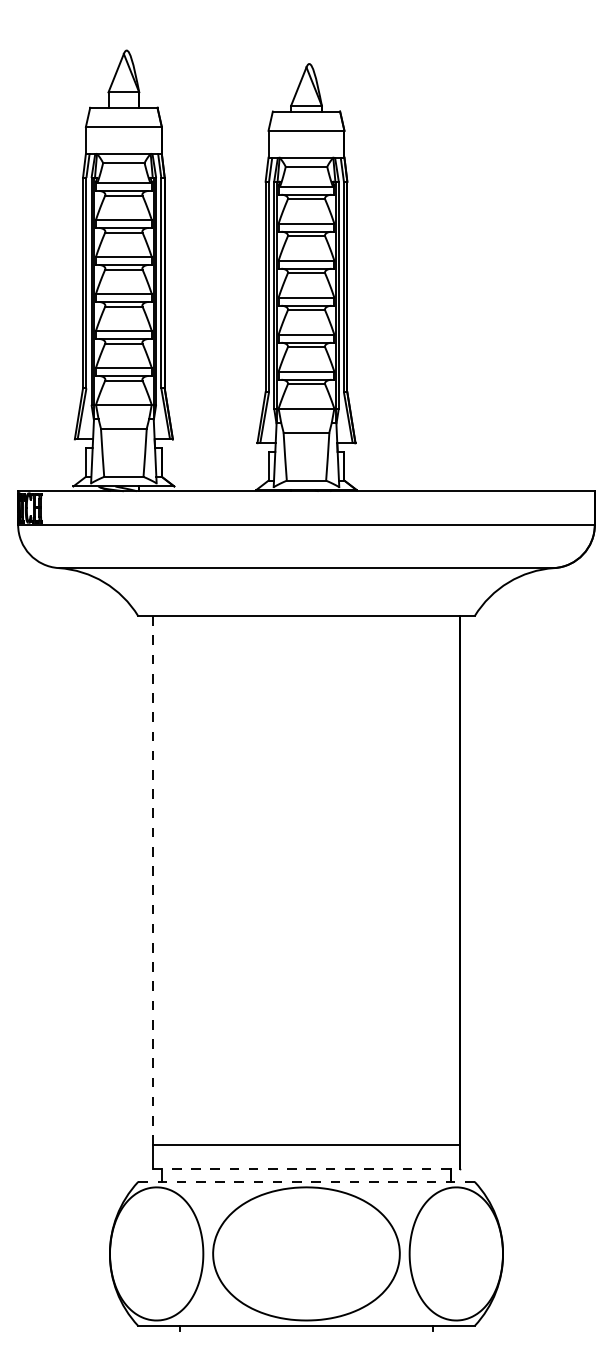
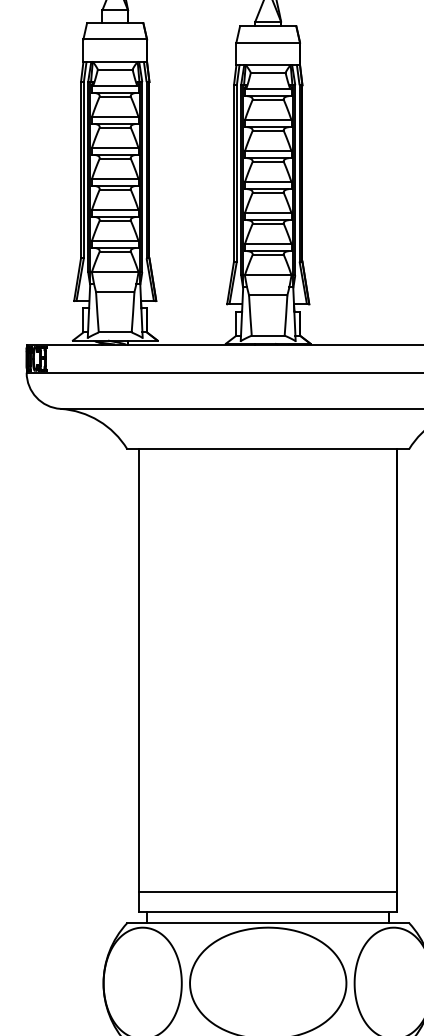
line: (152, 881) -> (139, 671), dashed -> solid
line: (306, 1168) -> (268, 911), dashed -> solid
line: (307, 1181) -> (269, 922), dashed -> solid

